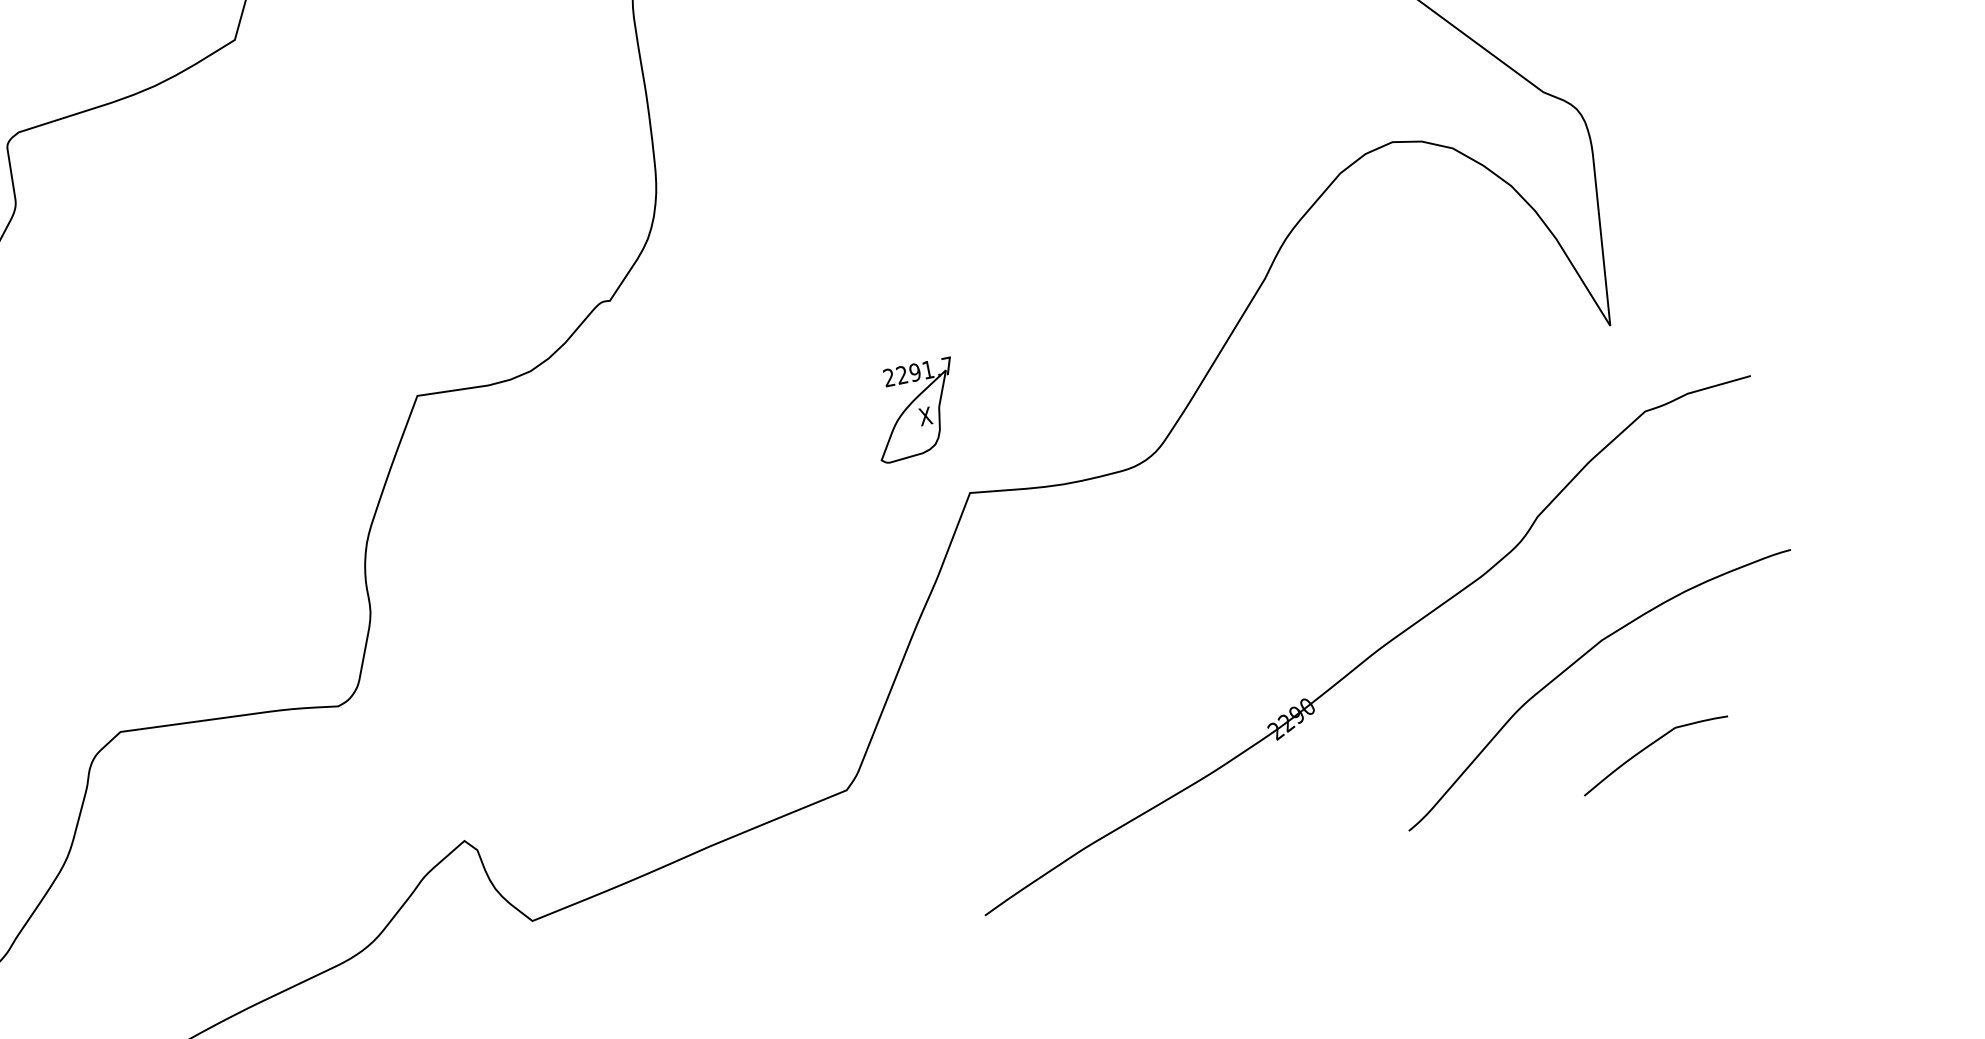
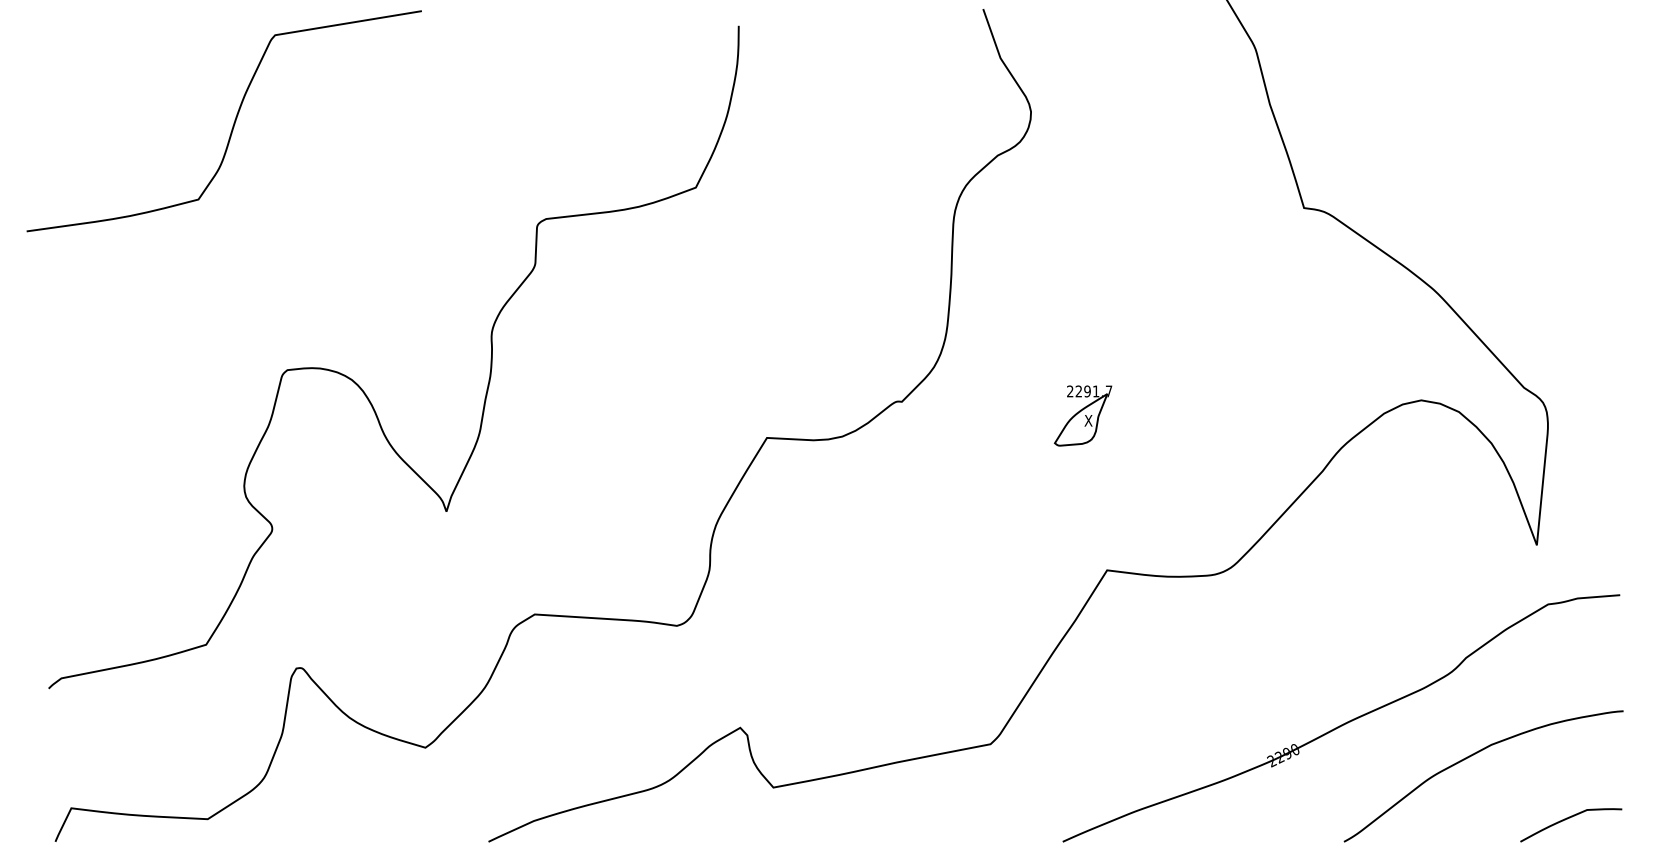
part: (914, 410) -> (1082, 415), moved
curve: (1652, 745) -> (1570, 818), moved

